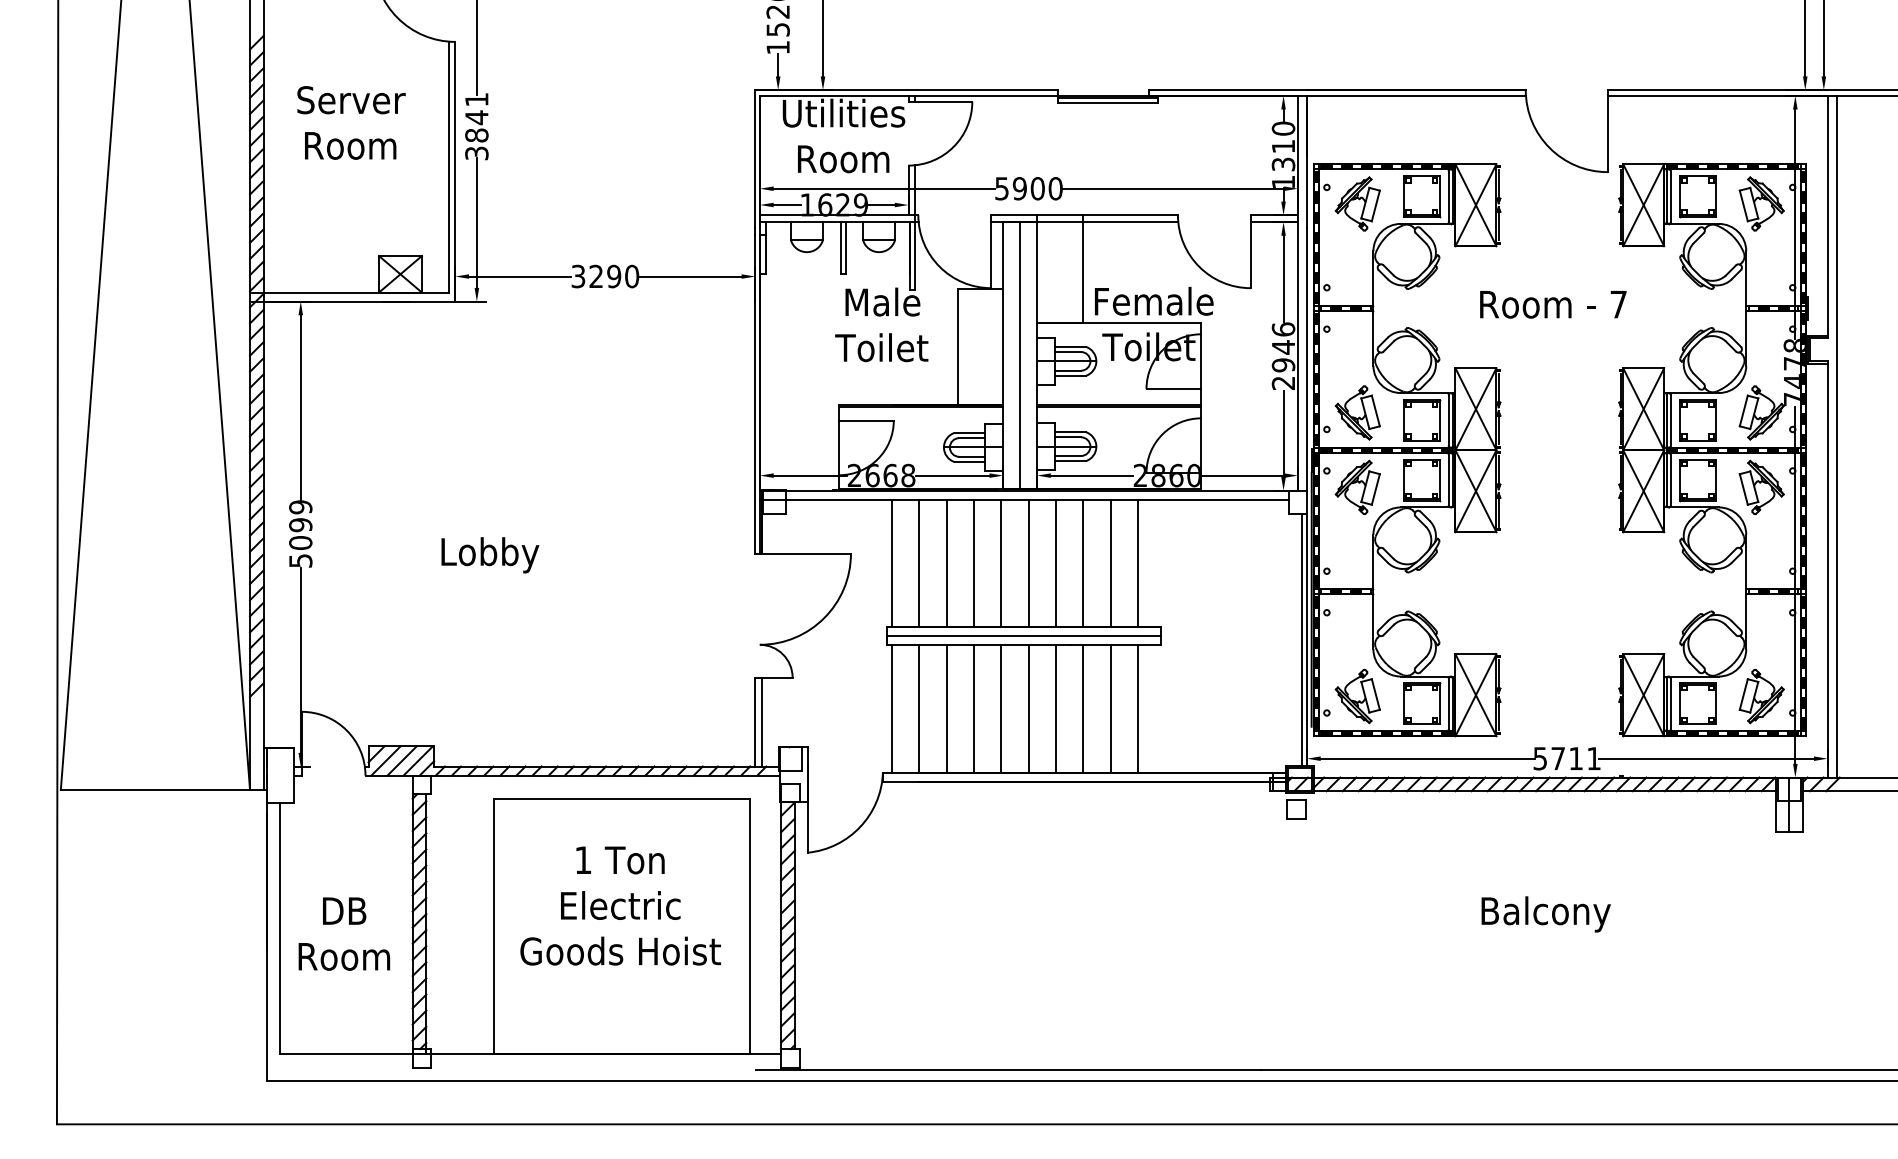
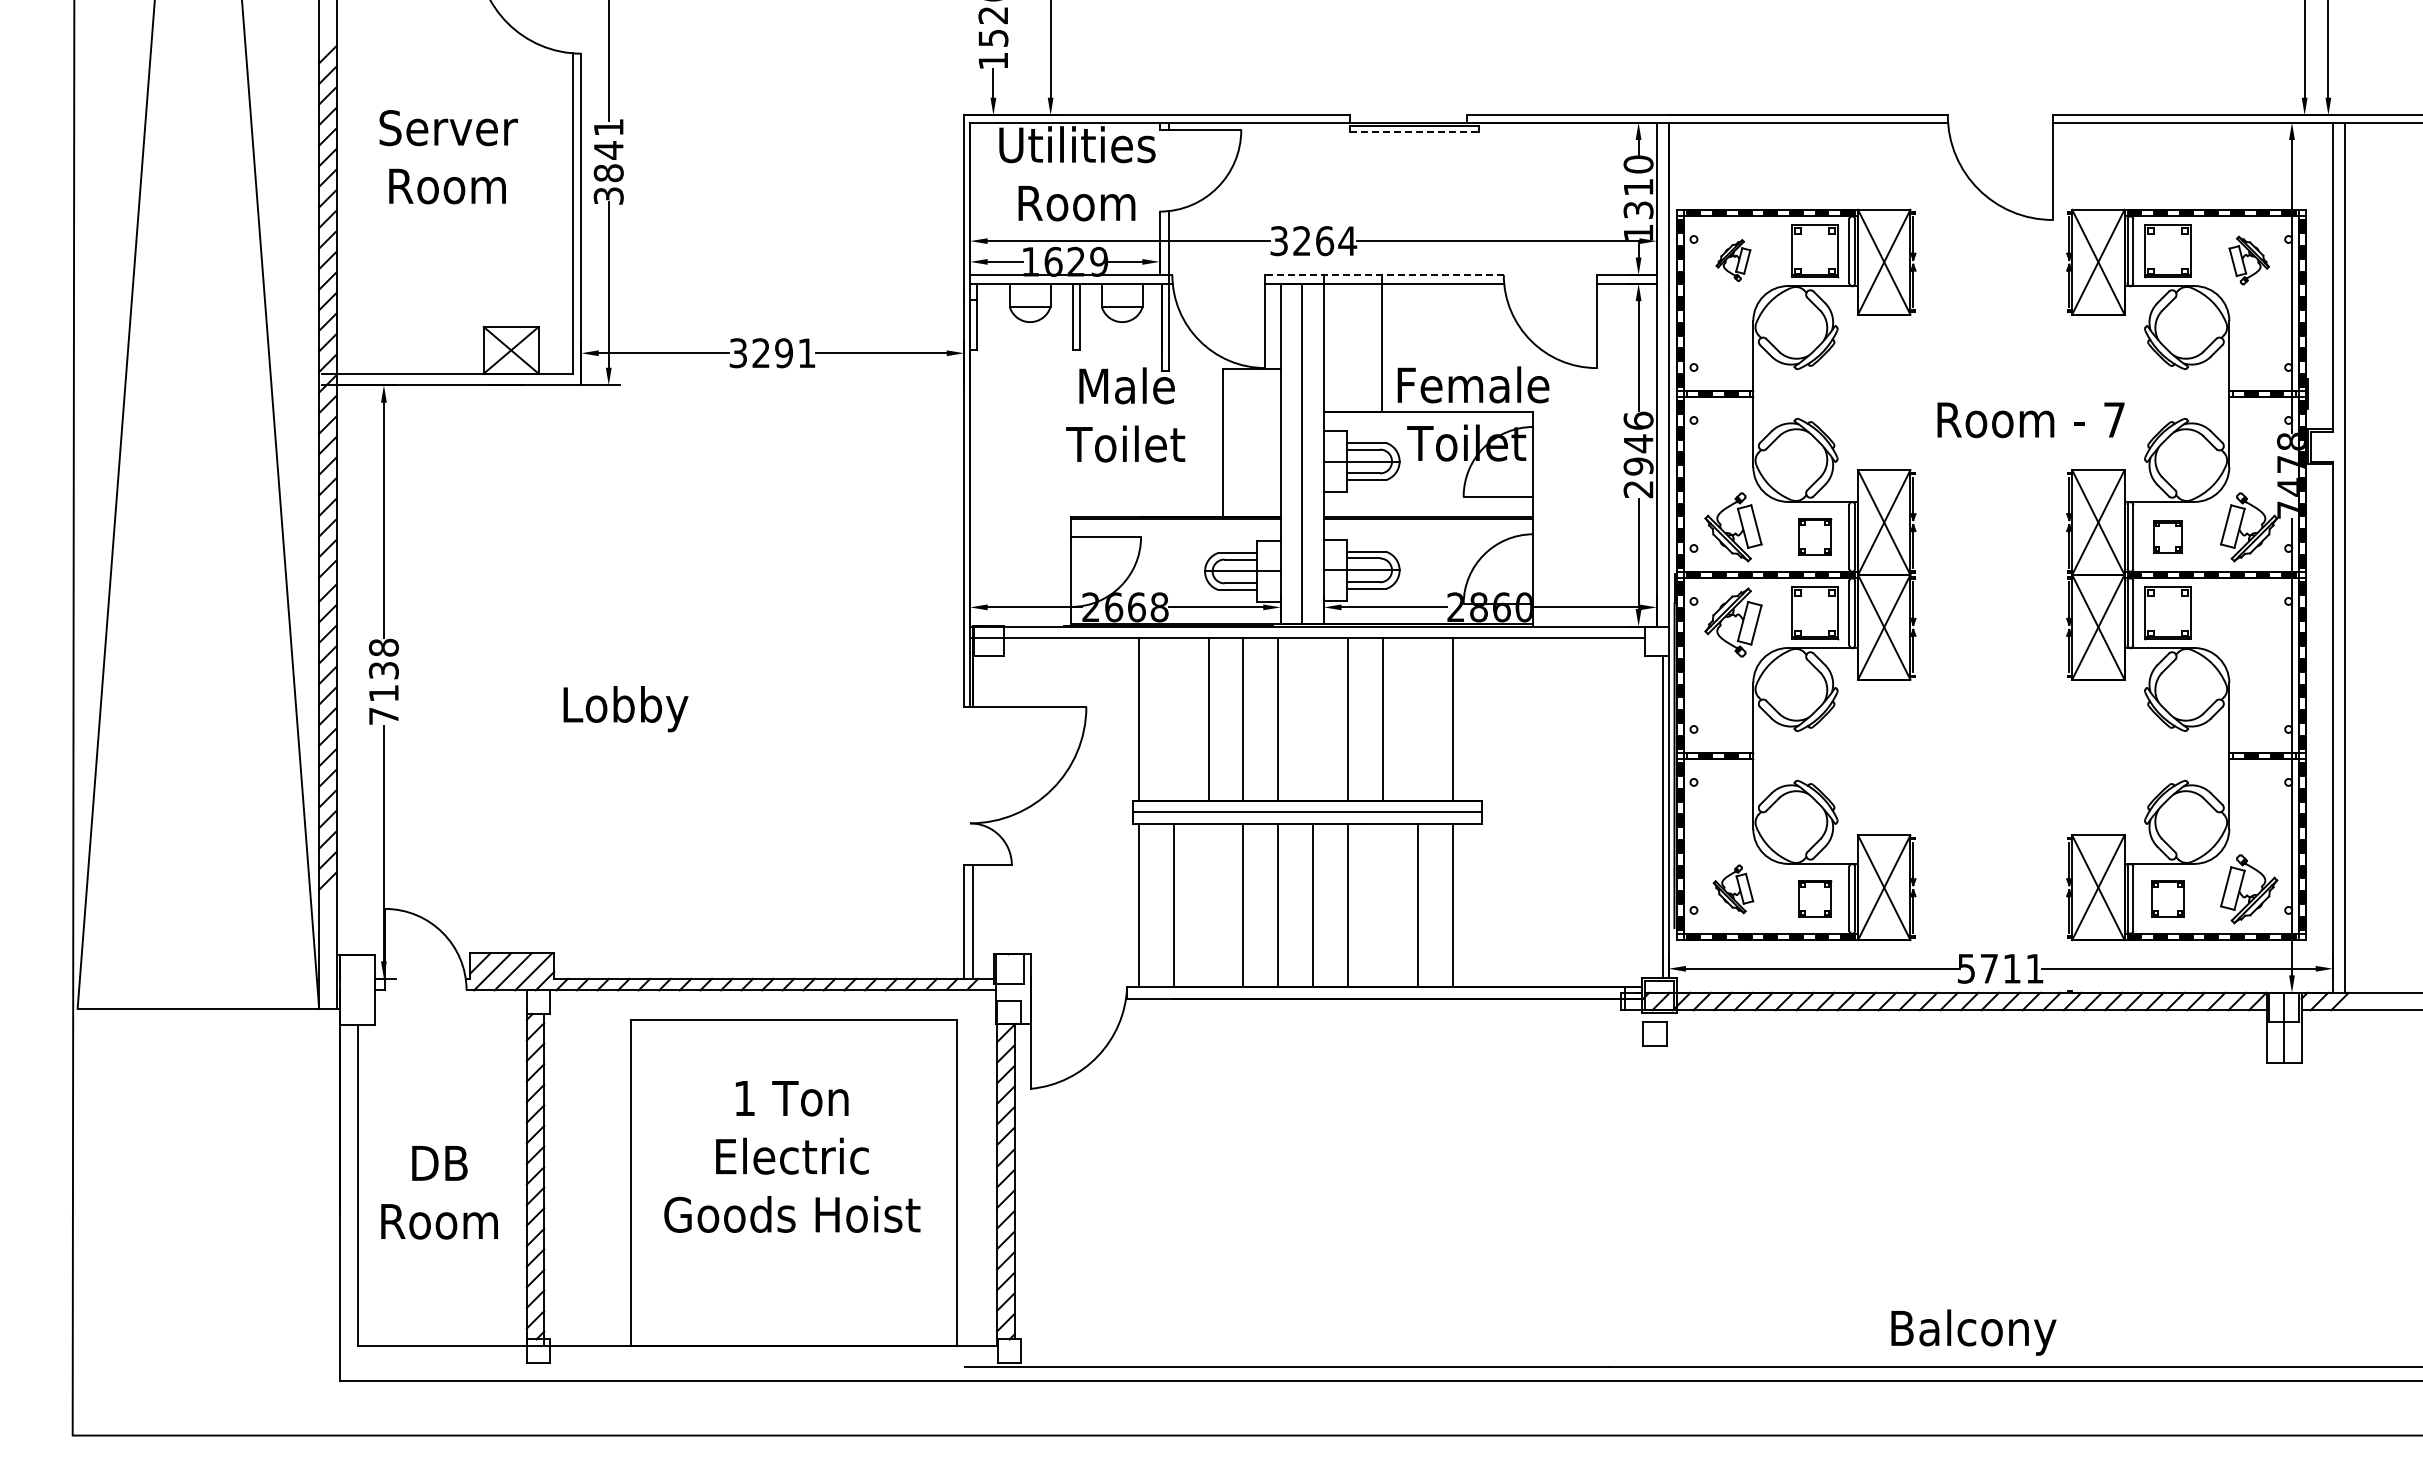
line: (1108, 102) -> (1414, 131), solid -> dashed
text: (1029, 189) -> (1314, 241), 5900 -> 3264
part: (1357, 203) -> (1733, 260), size x0.6
part: (1762, 203) -> (2249, 260), size x0.7
line: (1084, 215) -> (1384, 275), solid -> dashed
text: (631, 276) -> (806, 353), 3290 -> 3291
text: (1552, 304) -> (2030, 420), moved
part: (1422, 420) -> (1815, 536), size x0.7
part: (1697, 420) -> (2167, 536), size x0.6
part: (1762, 487) -> (2249, 622), removed
text: (300, 533) -> (383, 681), 5099 -> 7138
line: (919, 562) -> (1173, 718), removed
line: (1028, 562) -> (1313, 718), removed
line: (1111, 562) -> (1418, 718), removed
part: (1357, 696) -> (1733, 889), size x0.7
part: (1422, 703) -> (1815, 898), size x0.7
part: (1697, 703) -> (2167, 898), size x0.7
line: (946, 709) -> (1208, 905), removed
line: (1083, 709) -> (1383, 905), removed
text: (1545, 914) -> (1973, 1332), moved

